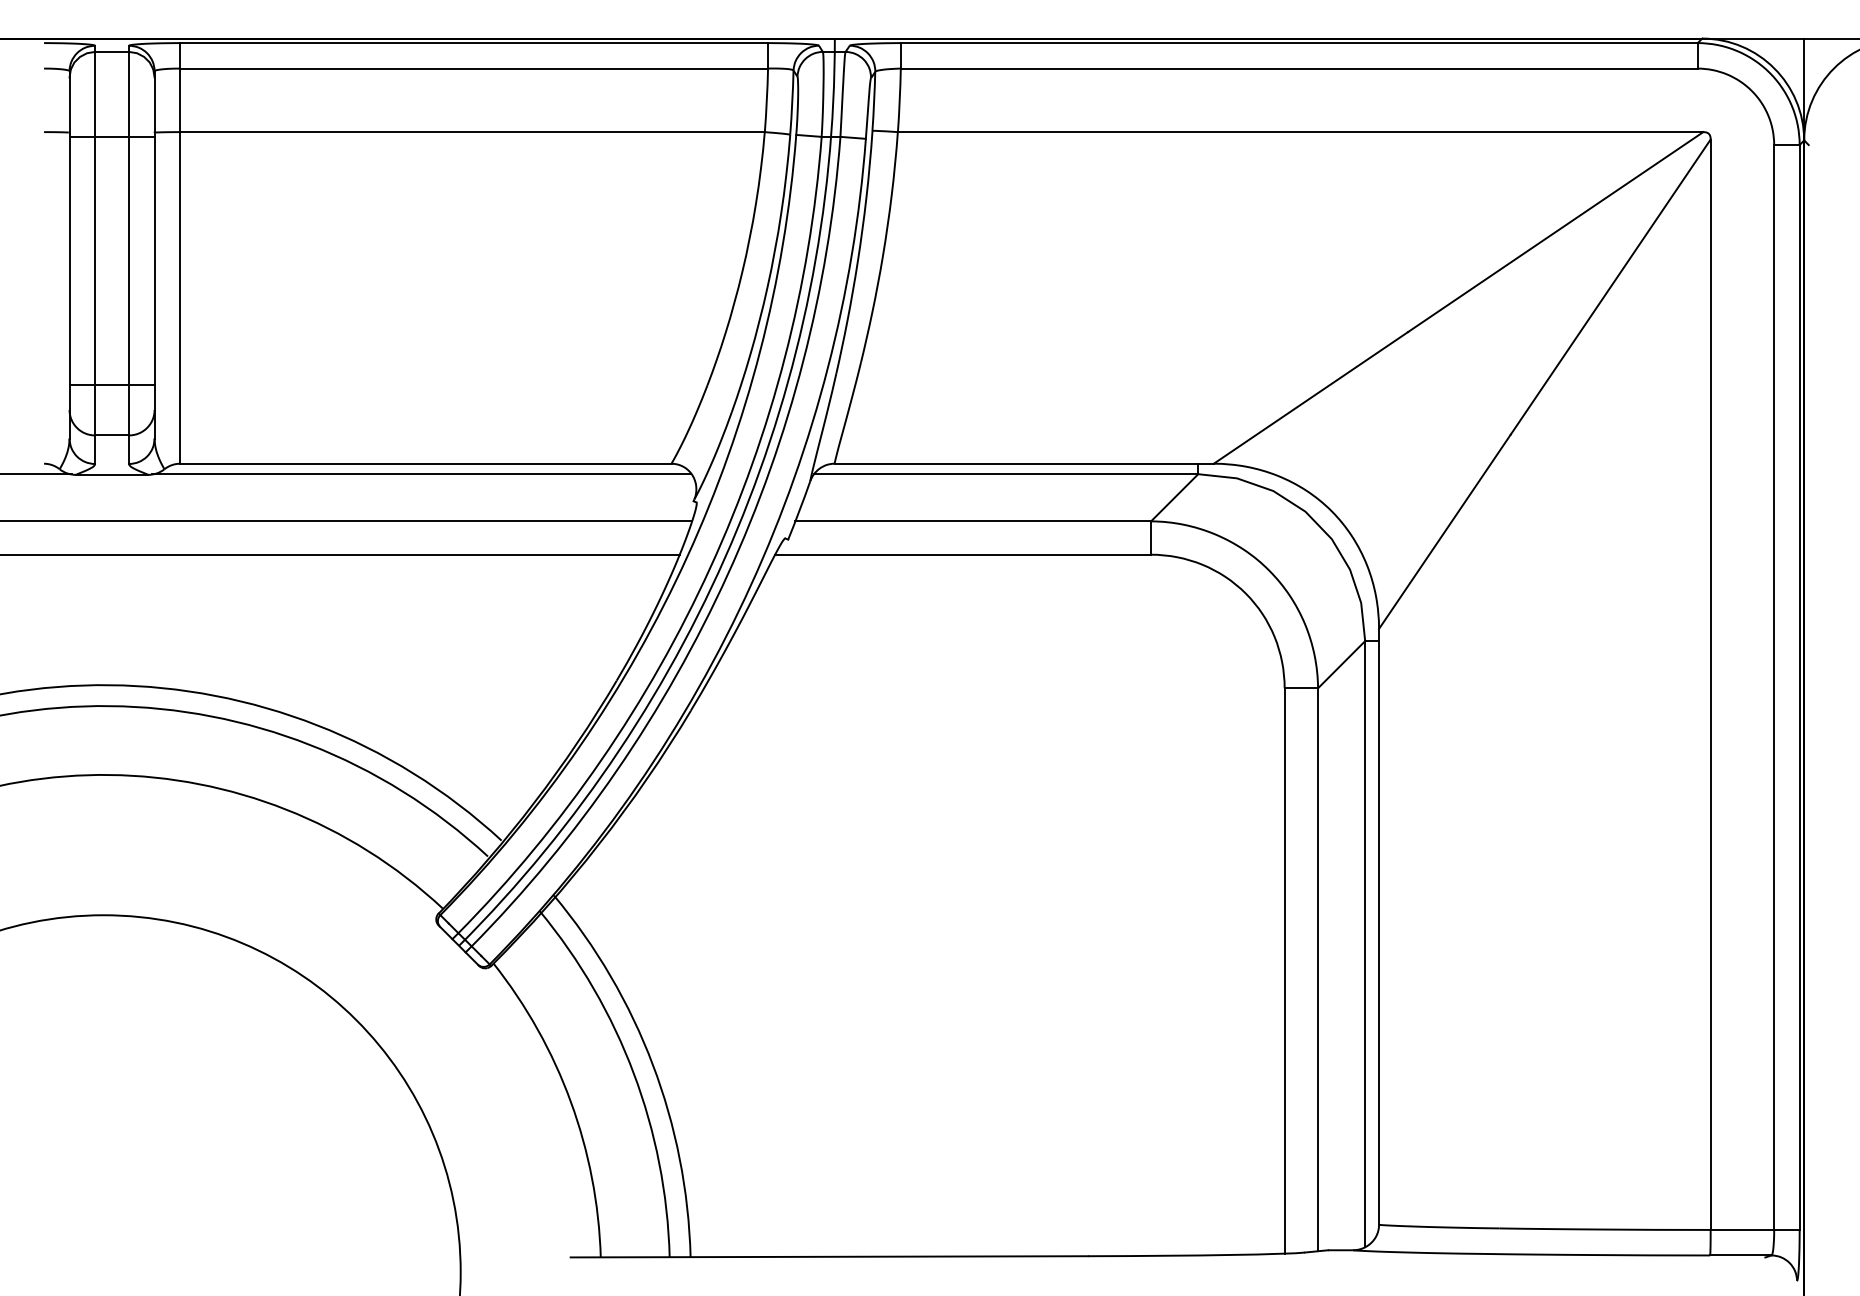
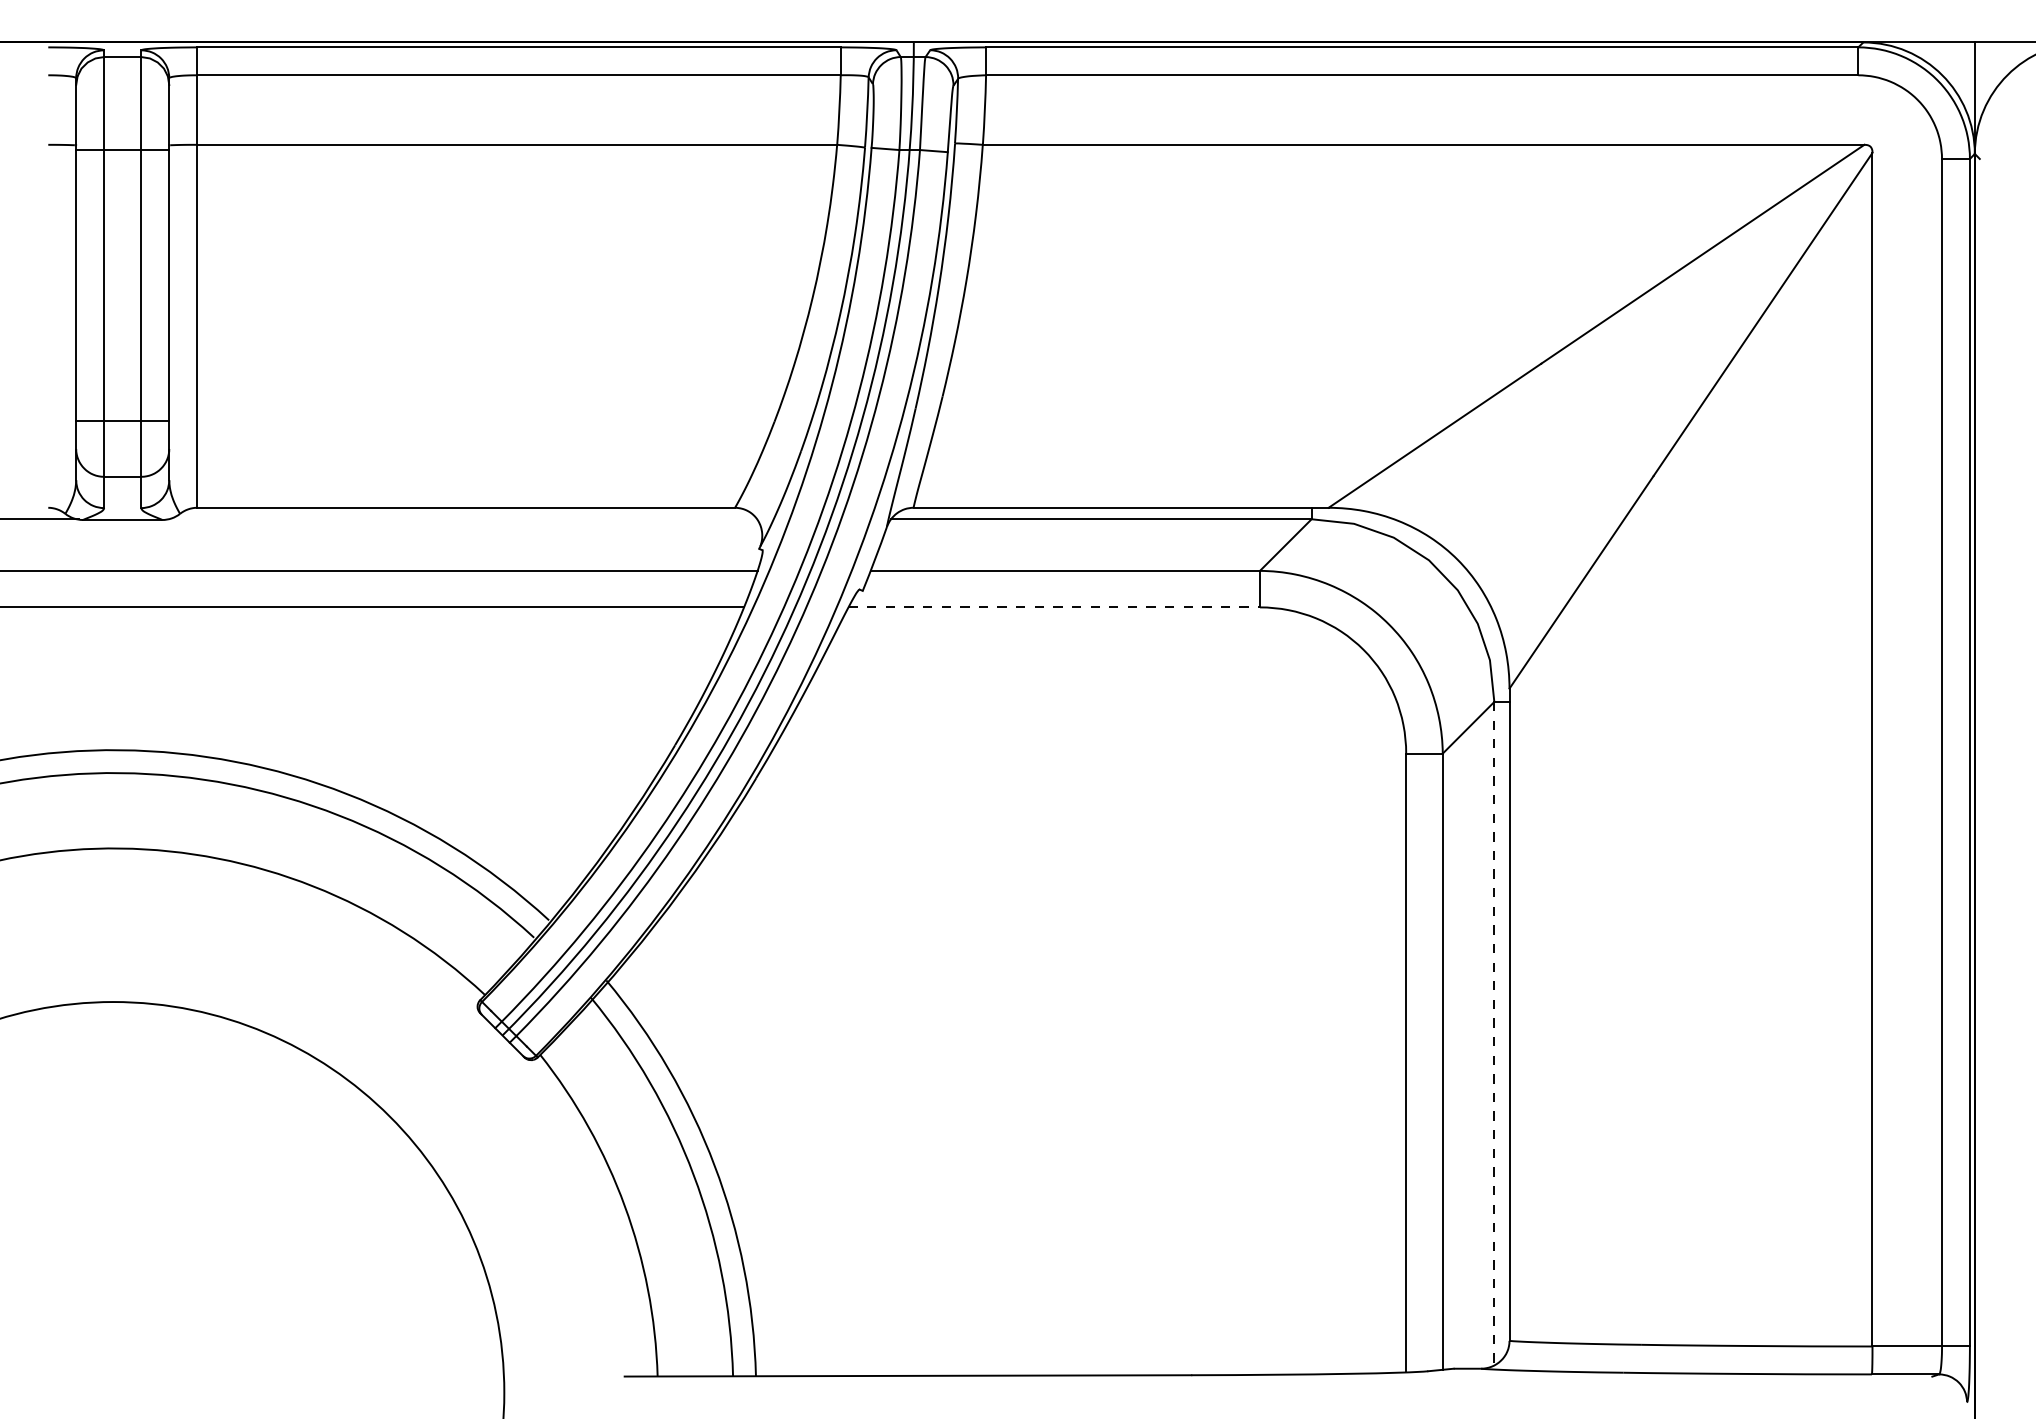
line: (421, 474) -> (461, 519), removed
line: (963, 554) -> (1054, 607), solid -> dashed
line: (1365, 944) -> (1494, 1033), solid -> dashed

